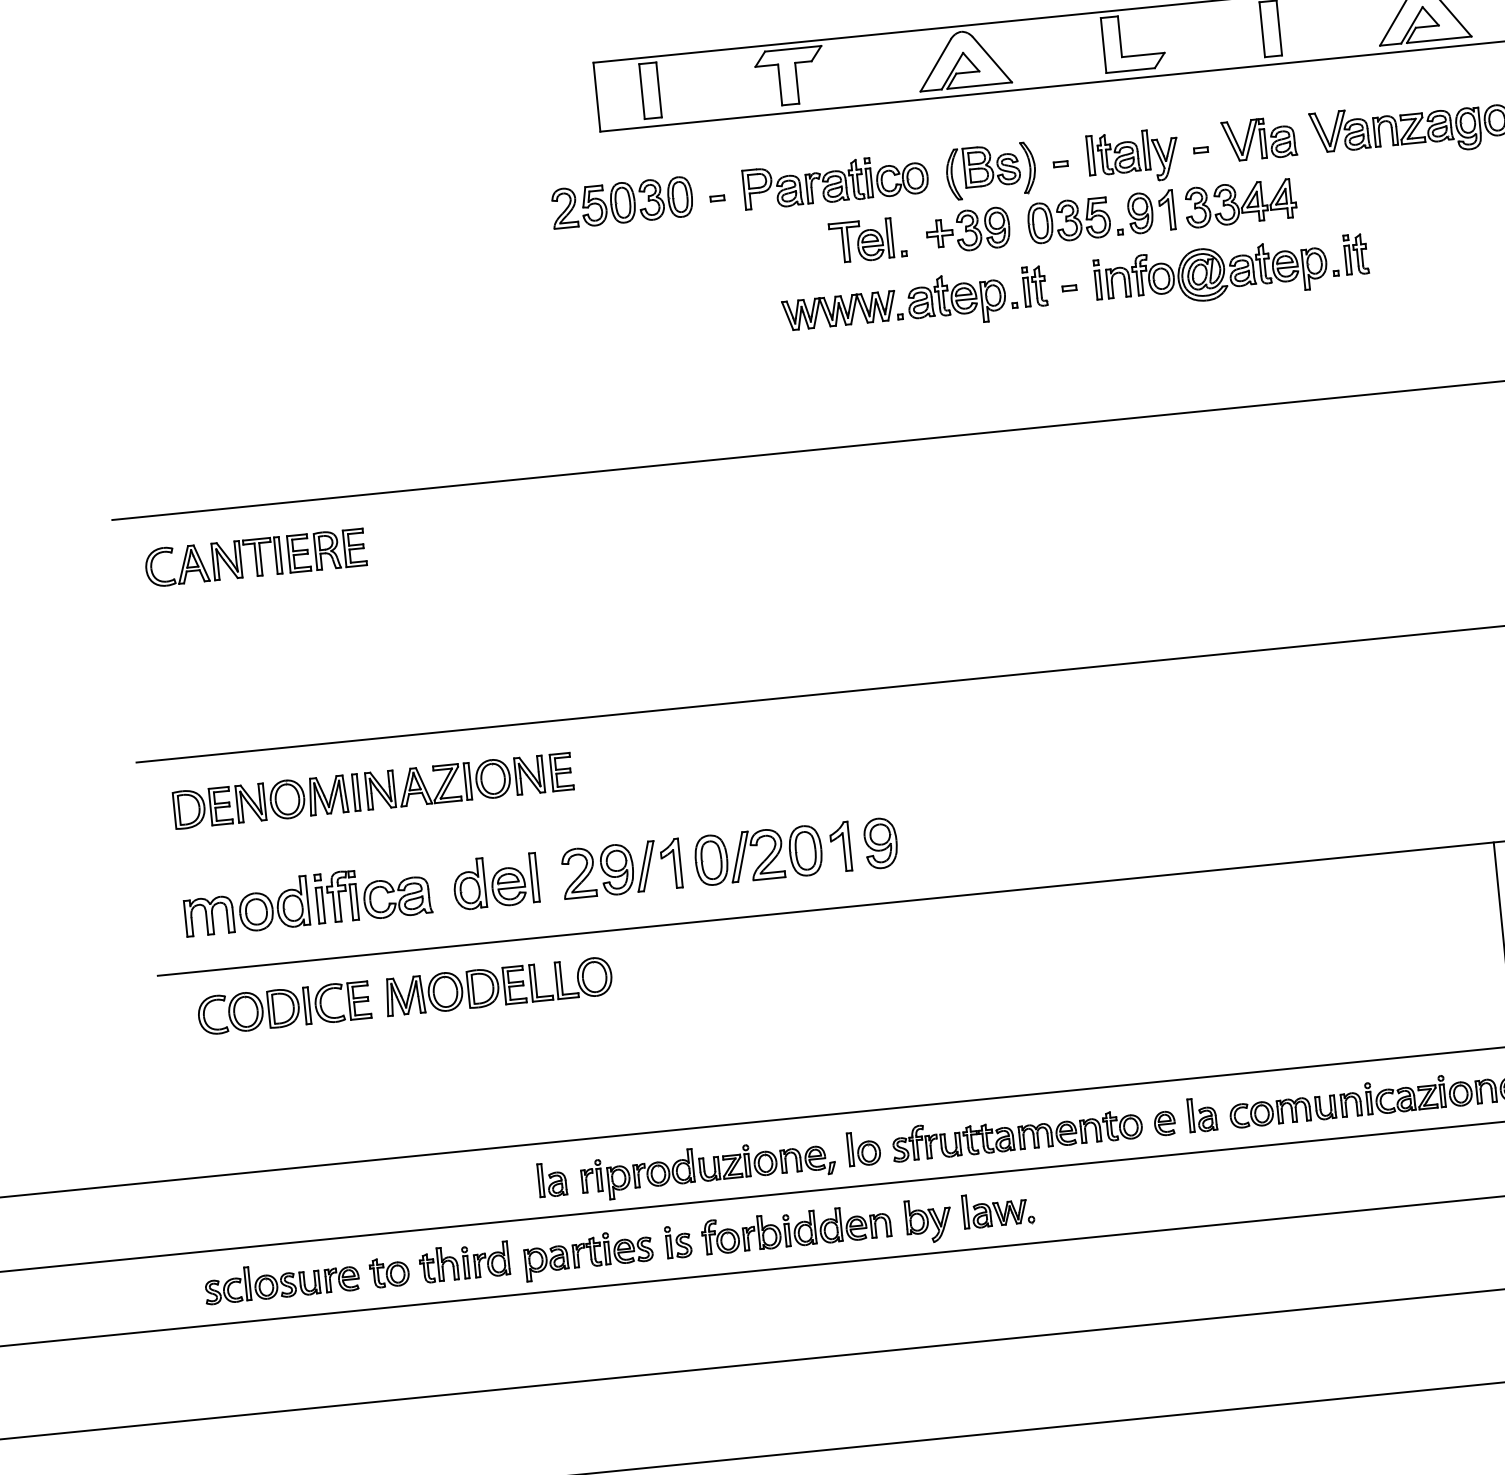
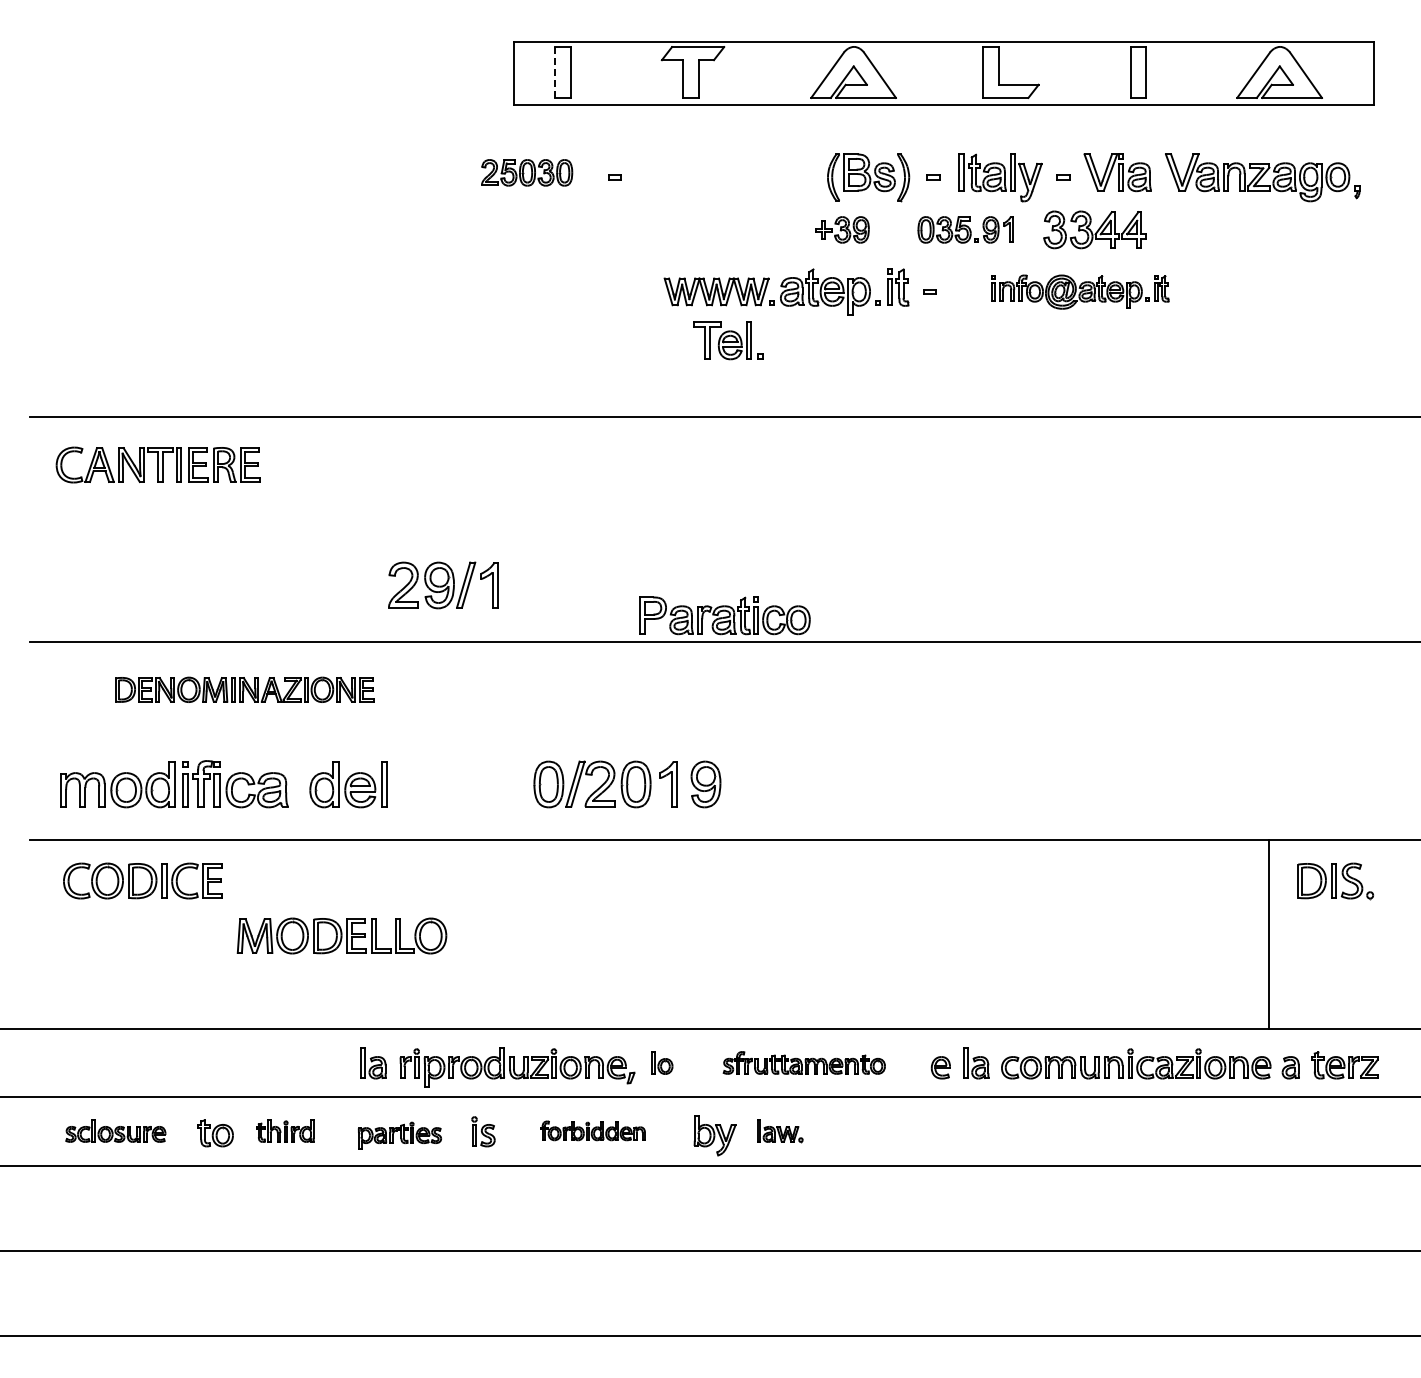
line: (642, 91) -> (555, 72), solid -> dashed
part: (835, 181) -> (724, 615), moved
part: (621, 202) -> (526, 172), size x0.7
part: (1101, 216) -> (965, 229), size x0.7
part: (968, 230) -> (842, 229), size x0.7
part: (868, 240) -> (728, 340), moved
part: (1231, 271) -> (1080, 291), size x0.7
part: (373, 790) -> (244, 689), size x0.7
part: (621, 869) -> (443, 585), moved
part: (498, 986) -> (341, 935), moved
part: (1017, 1132) -> (804, 1062), size x0.7
part: (864, 1148) -> (662, 1063), size x0.7
part: (998, 1209) -> (780, 1131), size x0.7
part: (795, 1228) -> (592, 1130), size x0.6
part: (588, 1254) -> (399, 1135), size x0.7
part: (463, 1262) -> (284, 1131), size x0.7
part: (281, 1281) -> (115, 1131), size x0.7

